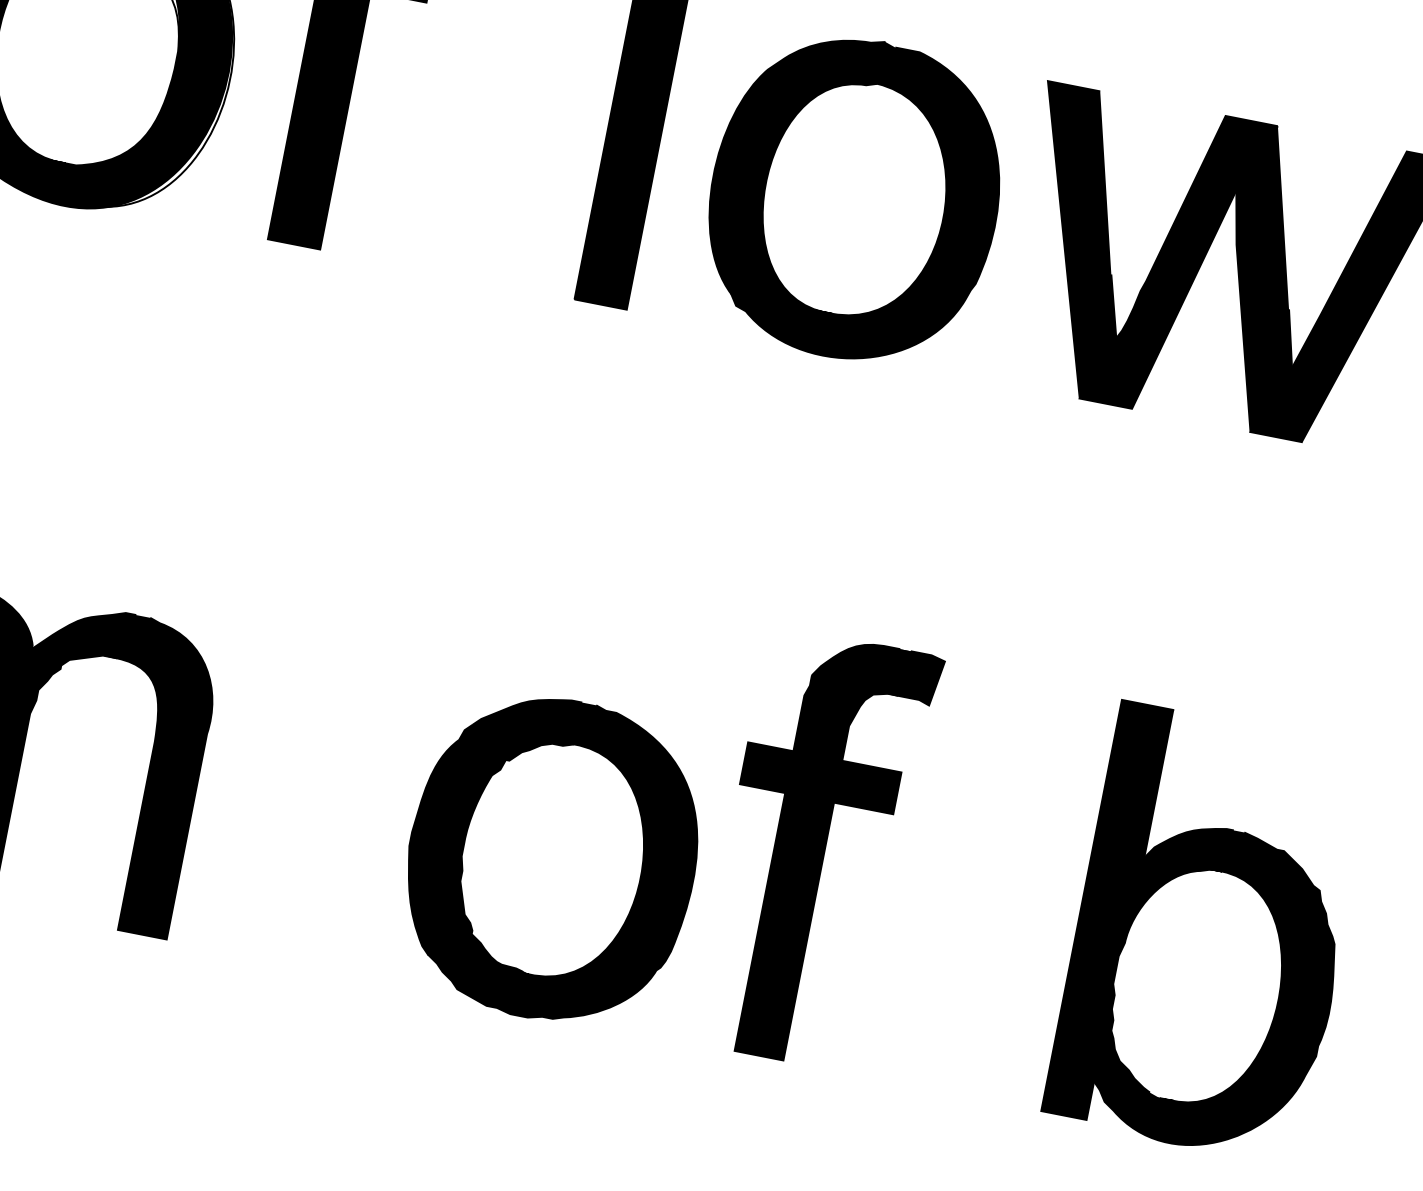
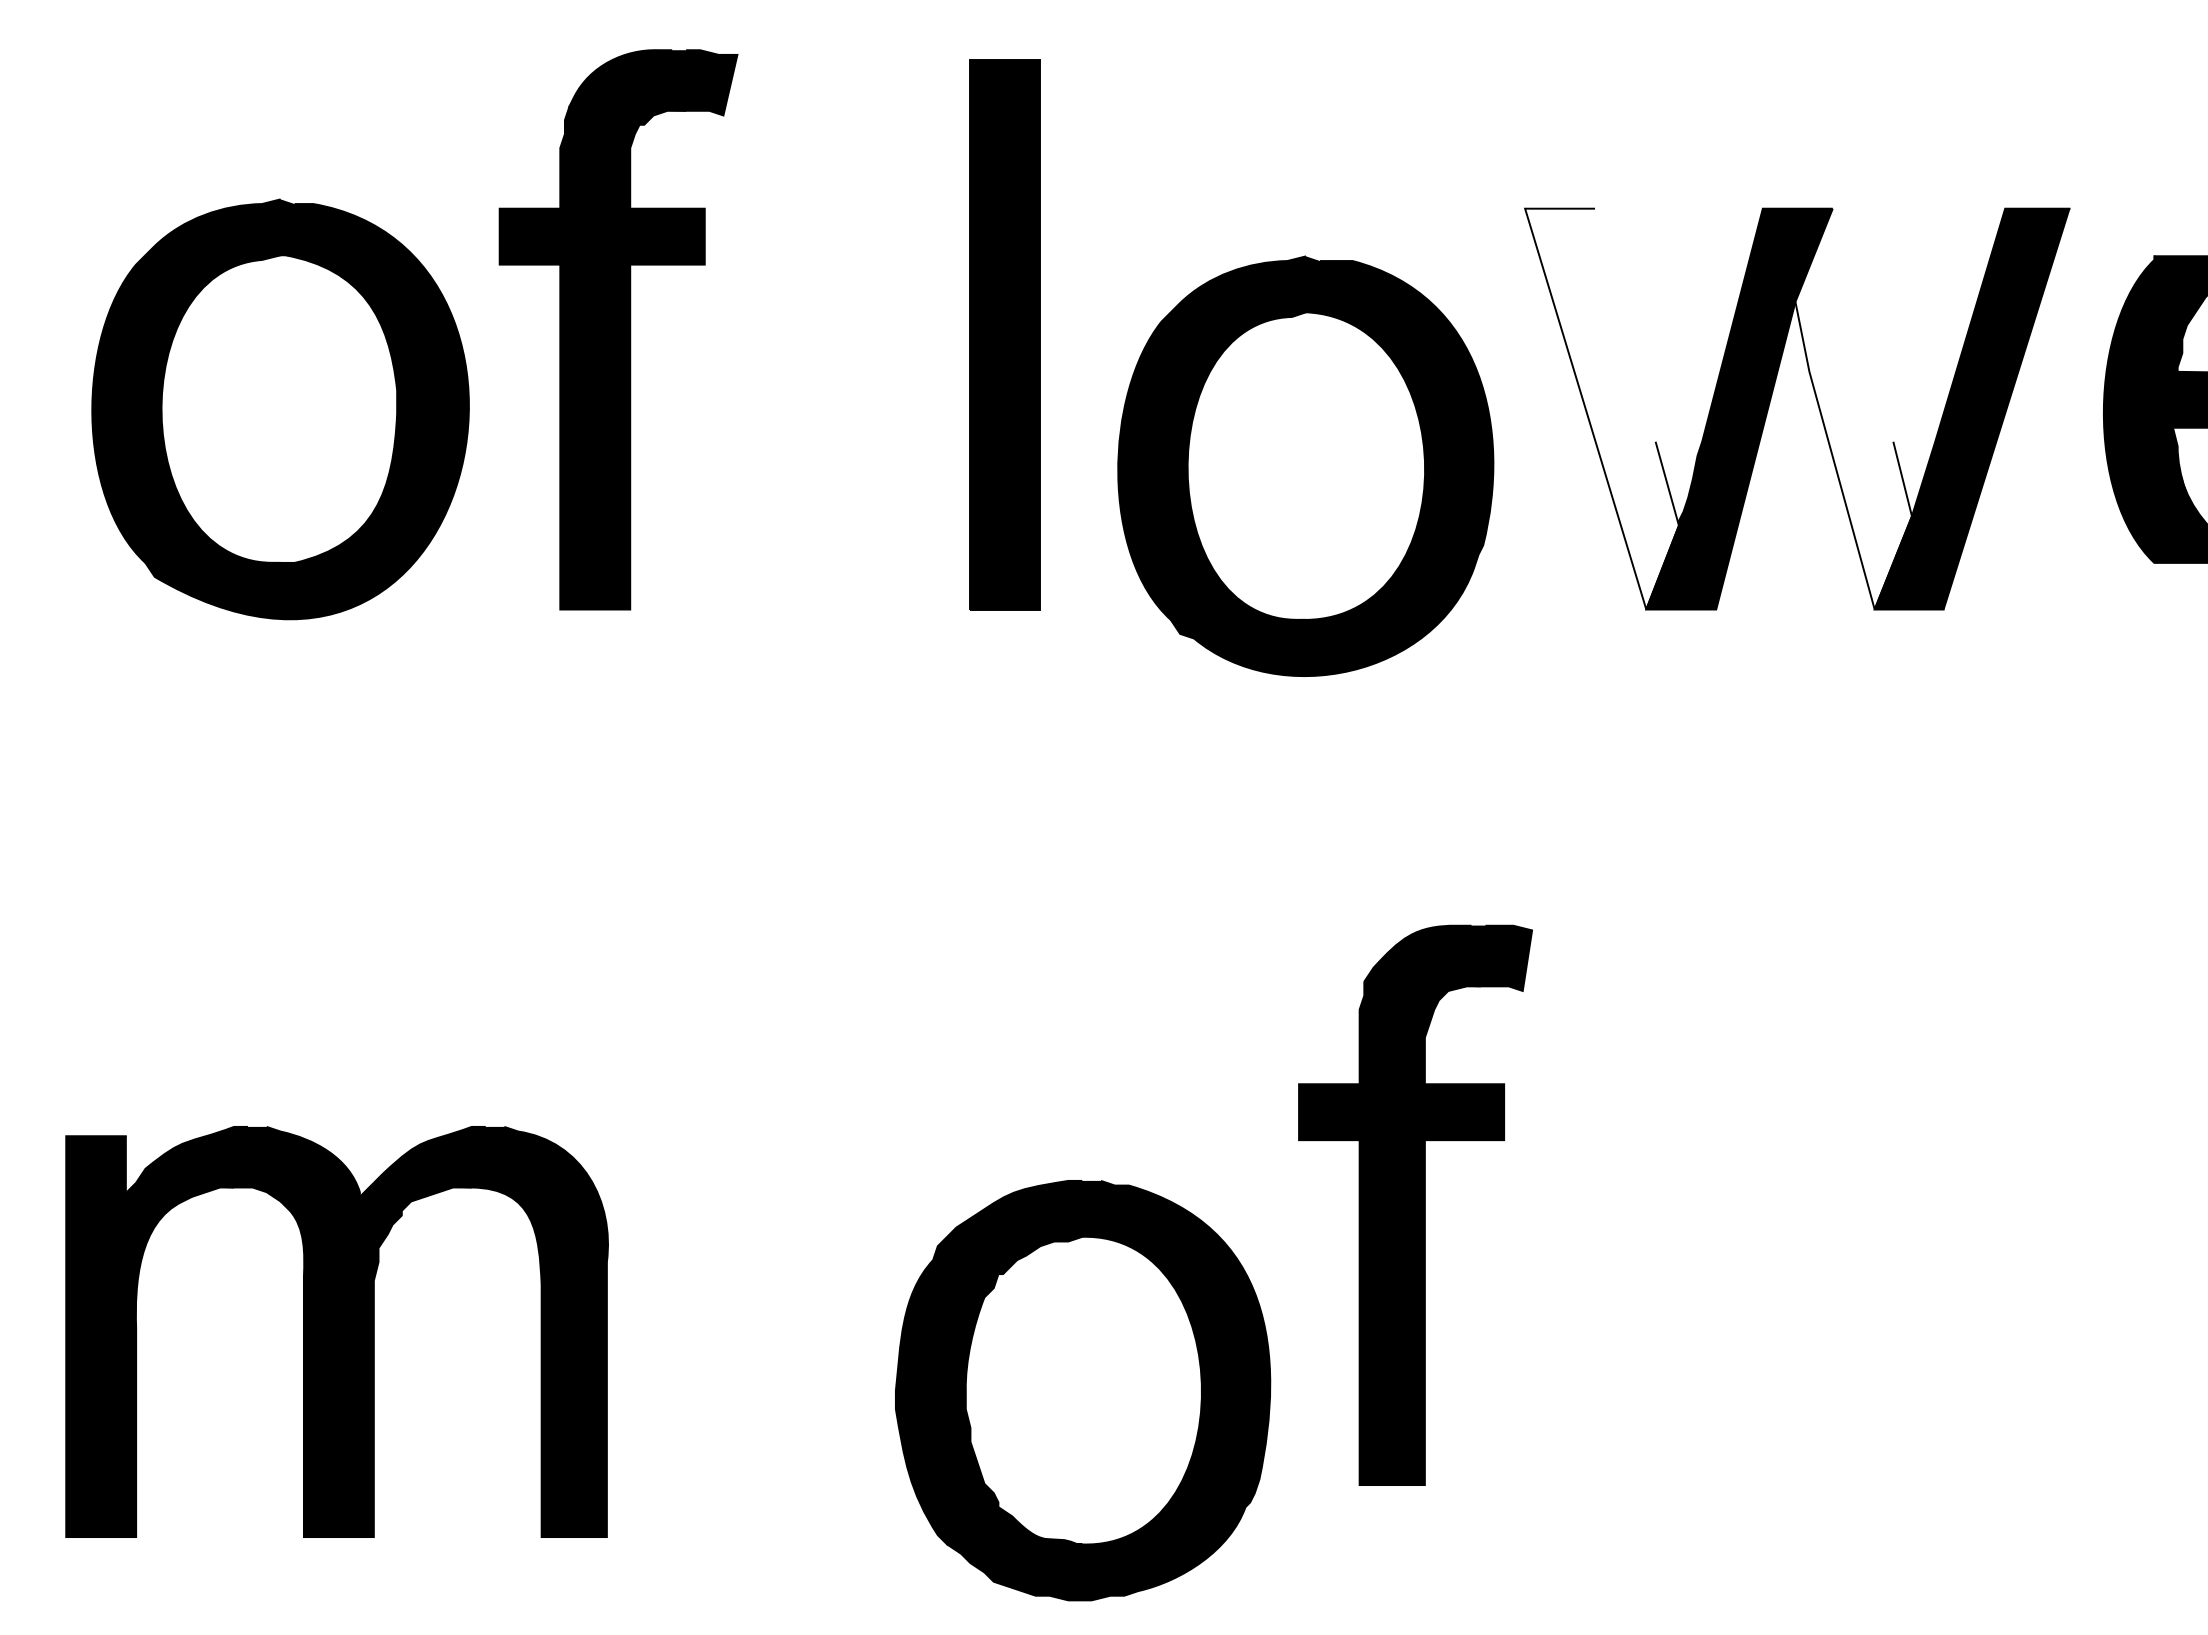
part: (854, 198) -> (1305, 465), moved
fill: (1075, 241) -> (1601, 408), removed
fill: (1264, 278) -> (1853, 408), removed
part: (817, 849) -> (1415, 1204), moved
part: (552, 859) -> (1083, 1390), moved
part: (1210, 934) -> (1949, 1266), removed

